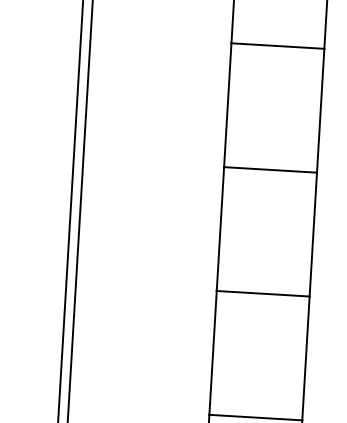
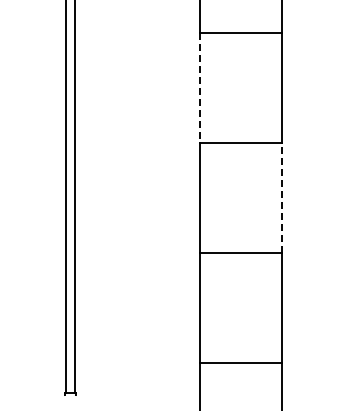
line: (227, 104) -> (199, 87), solid -> dashed
line: (312, 234) -> (281, 197), solid -> dashed

